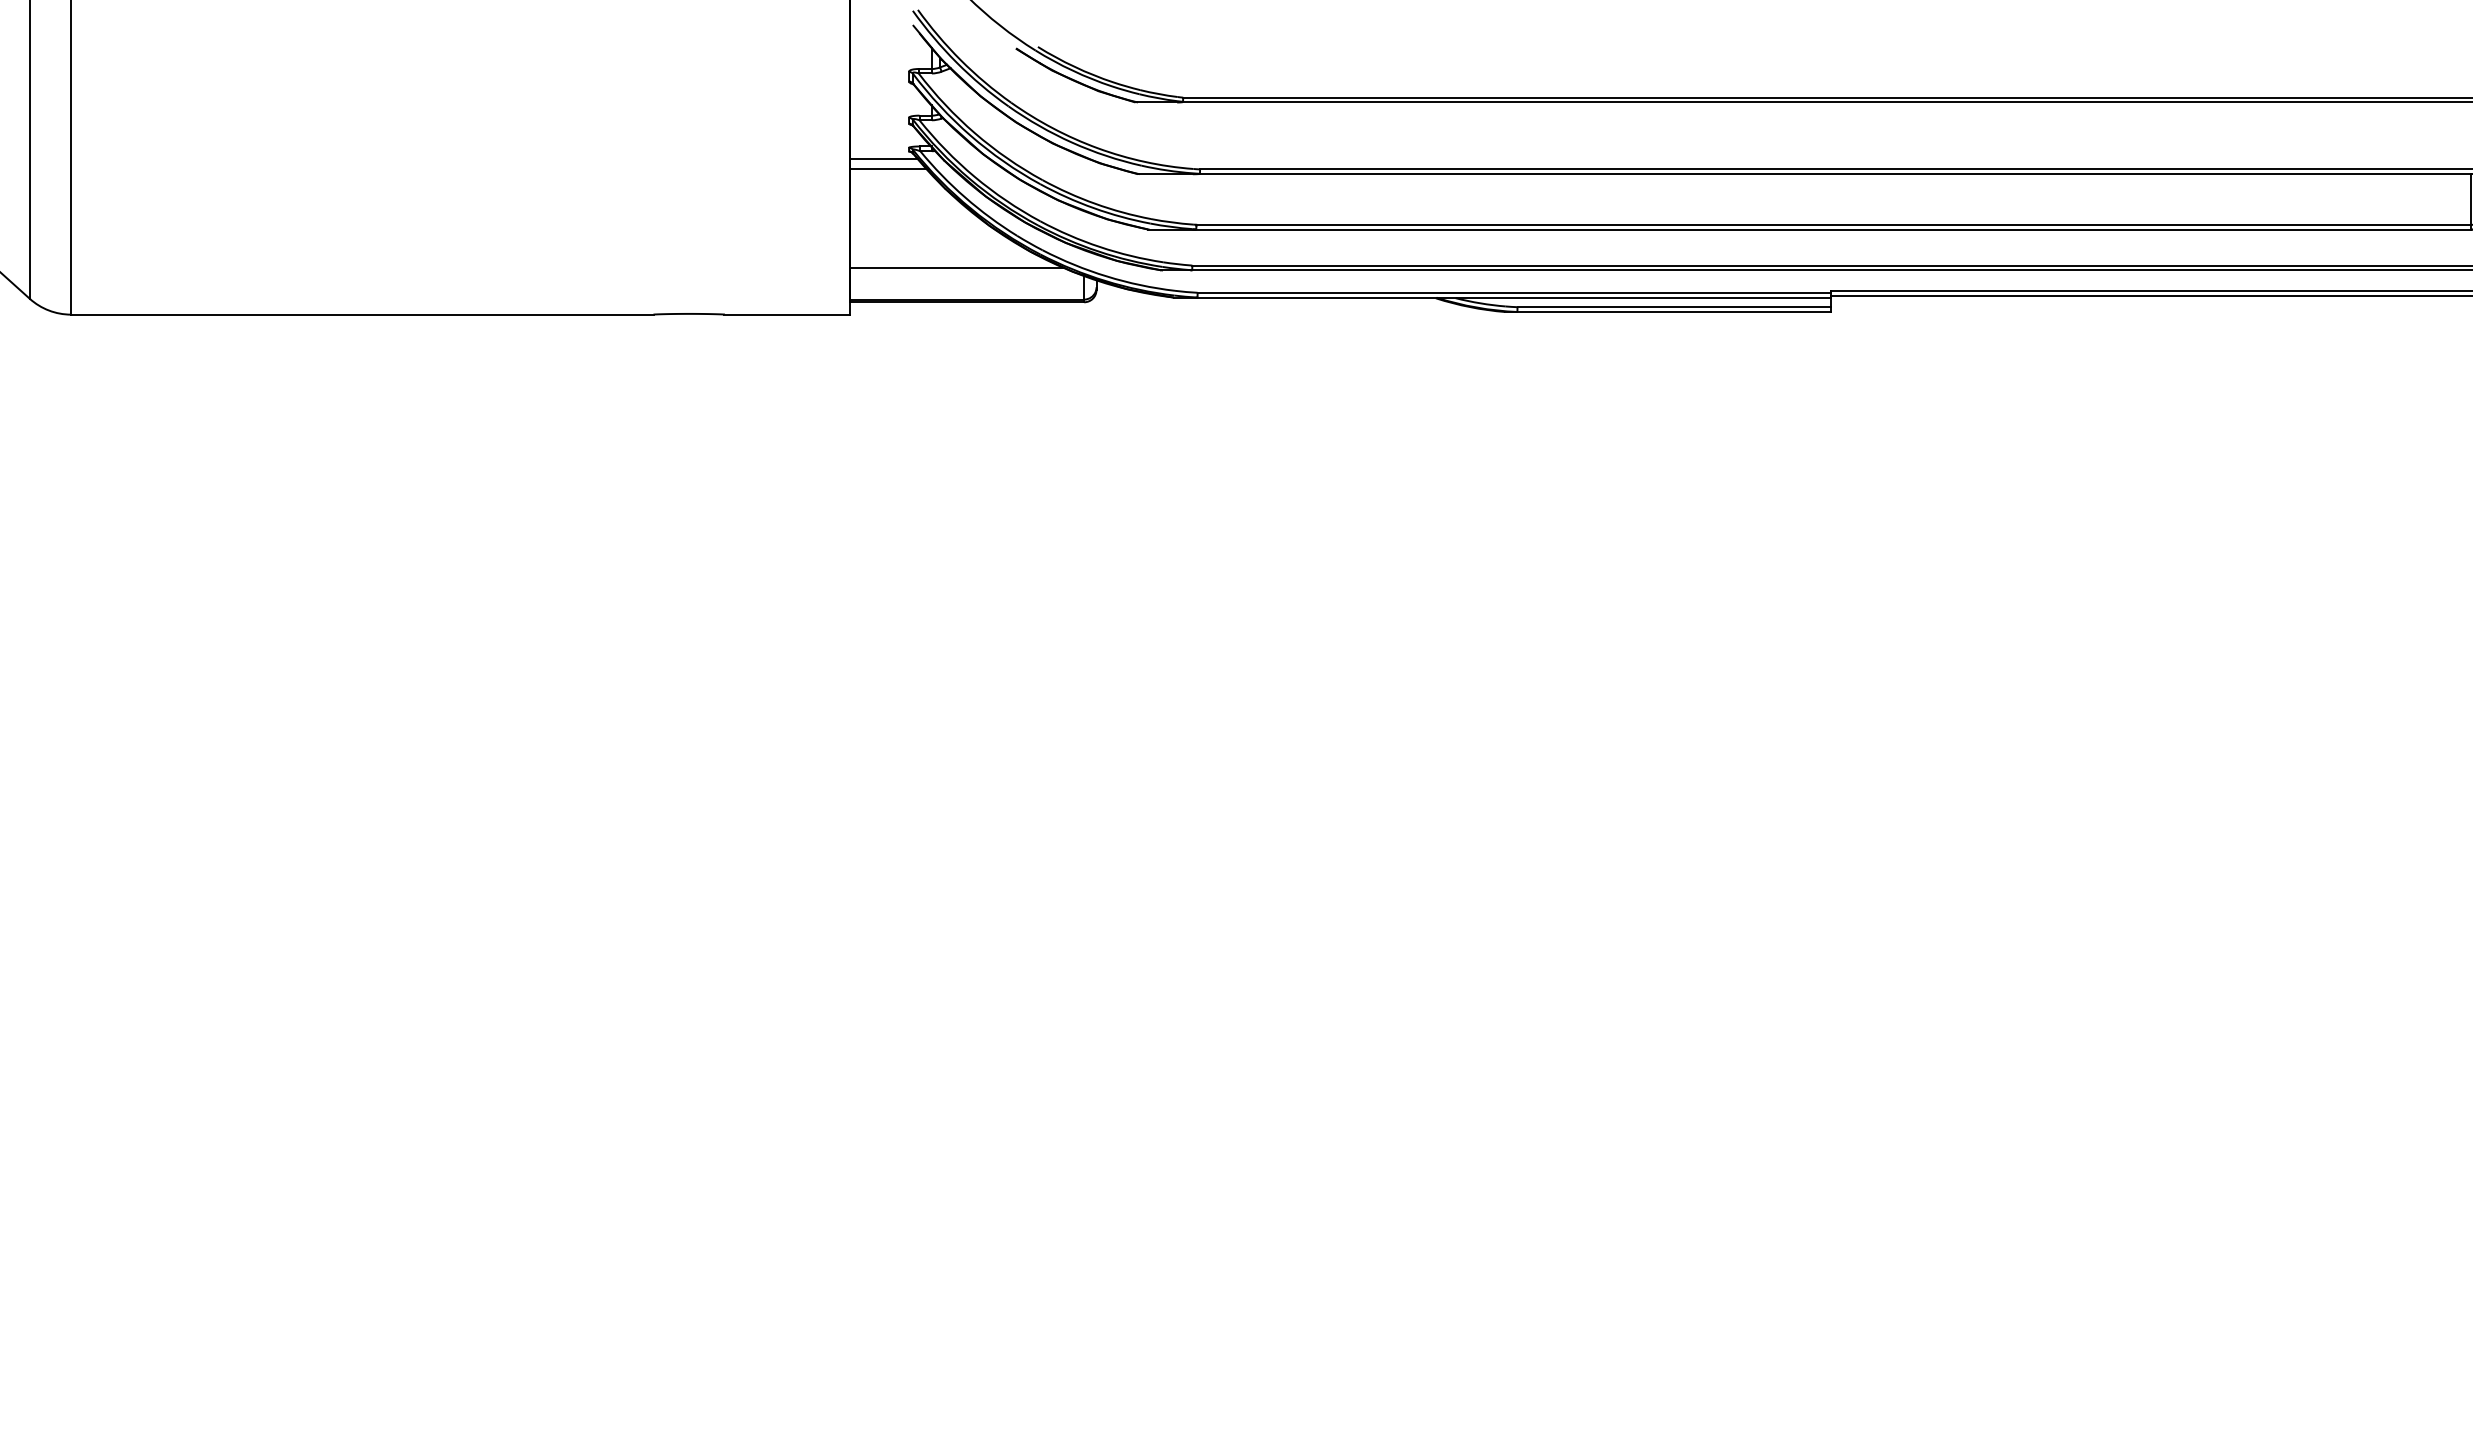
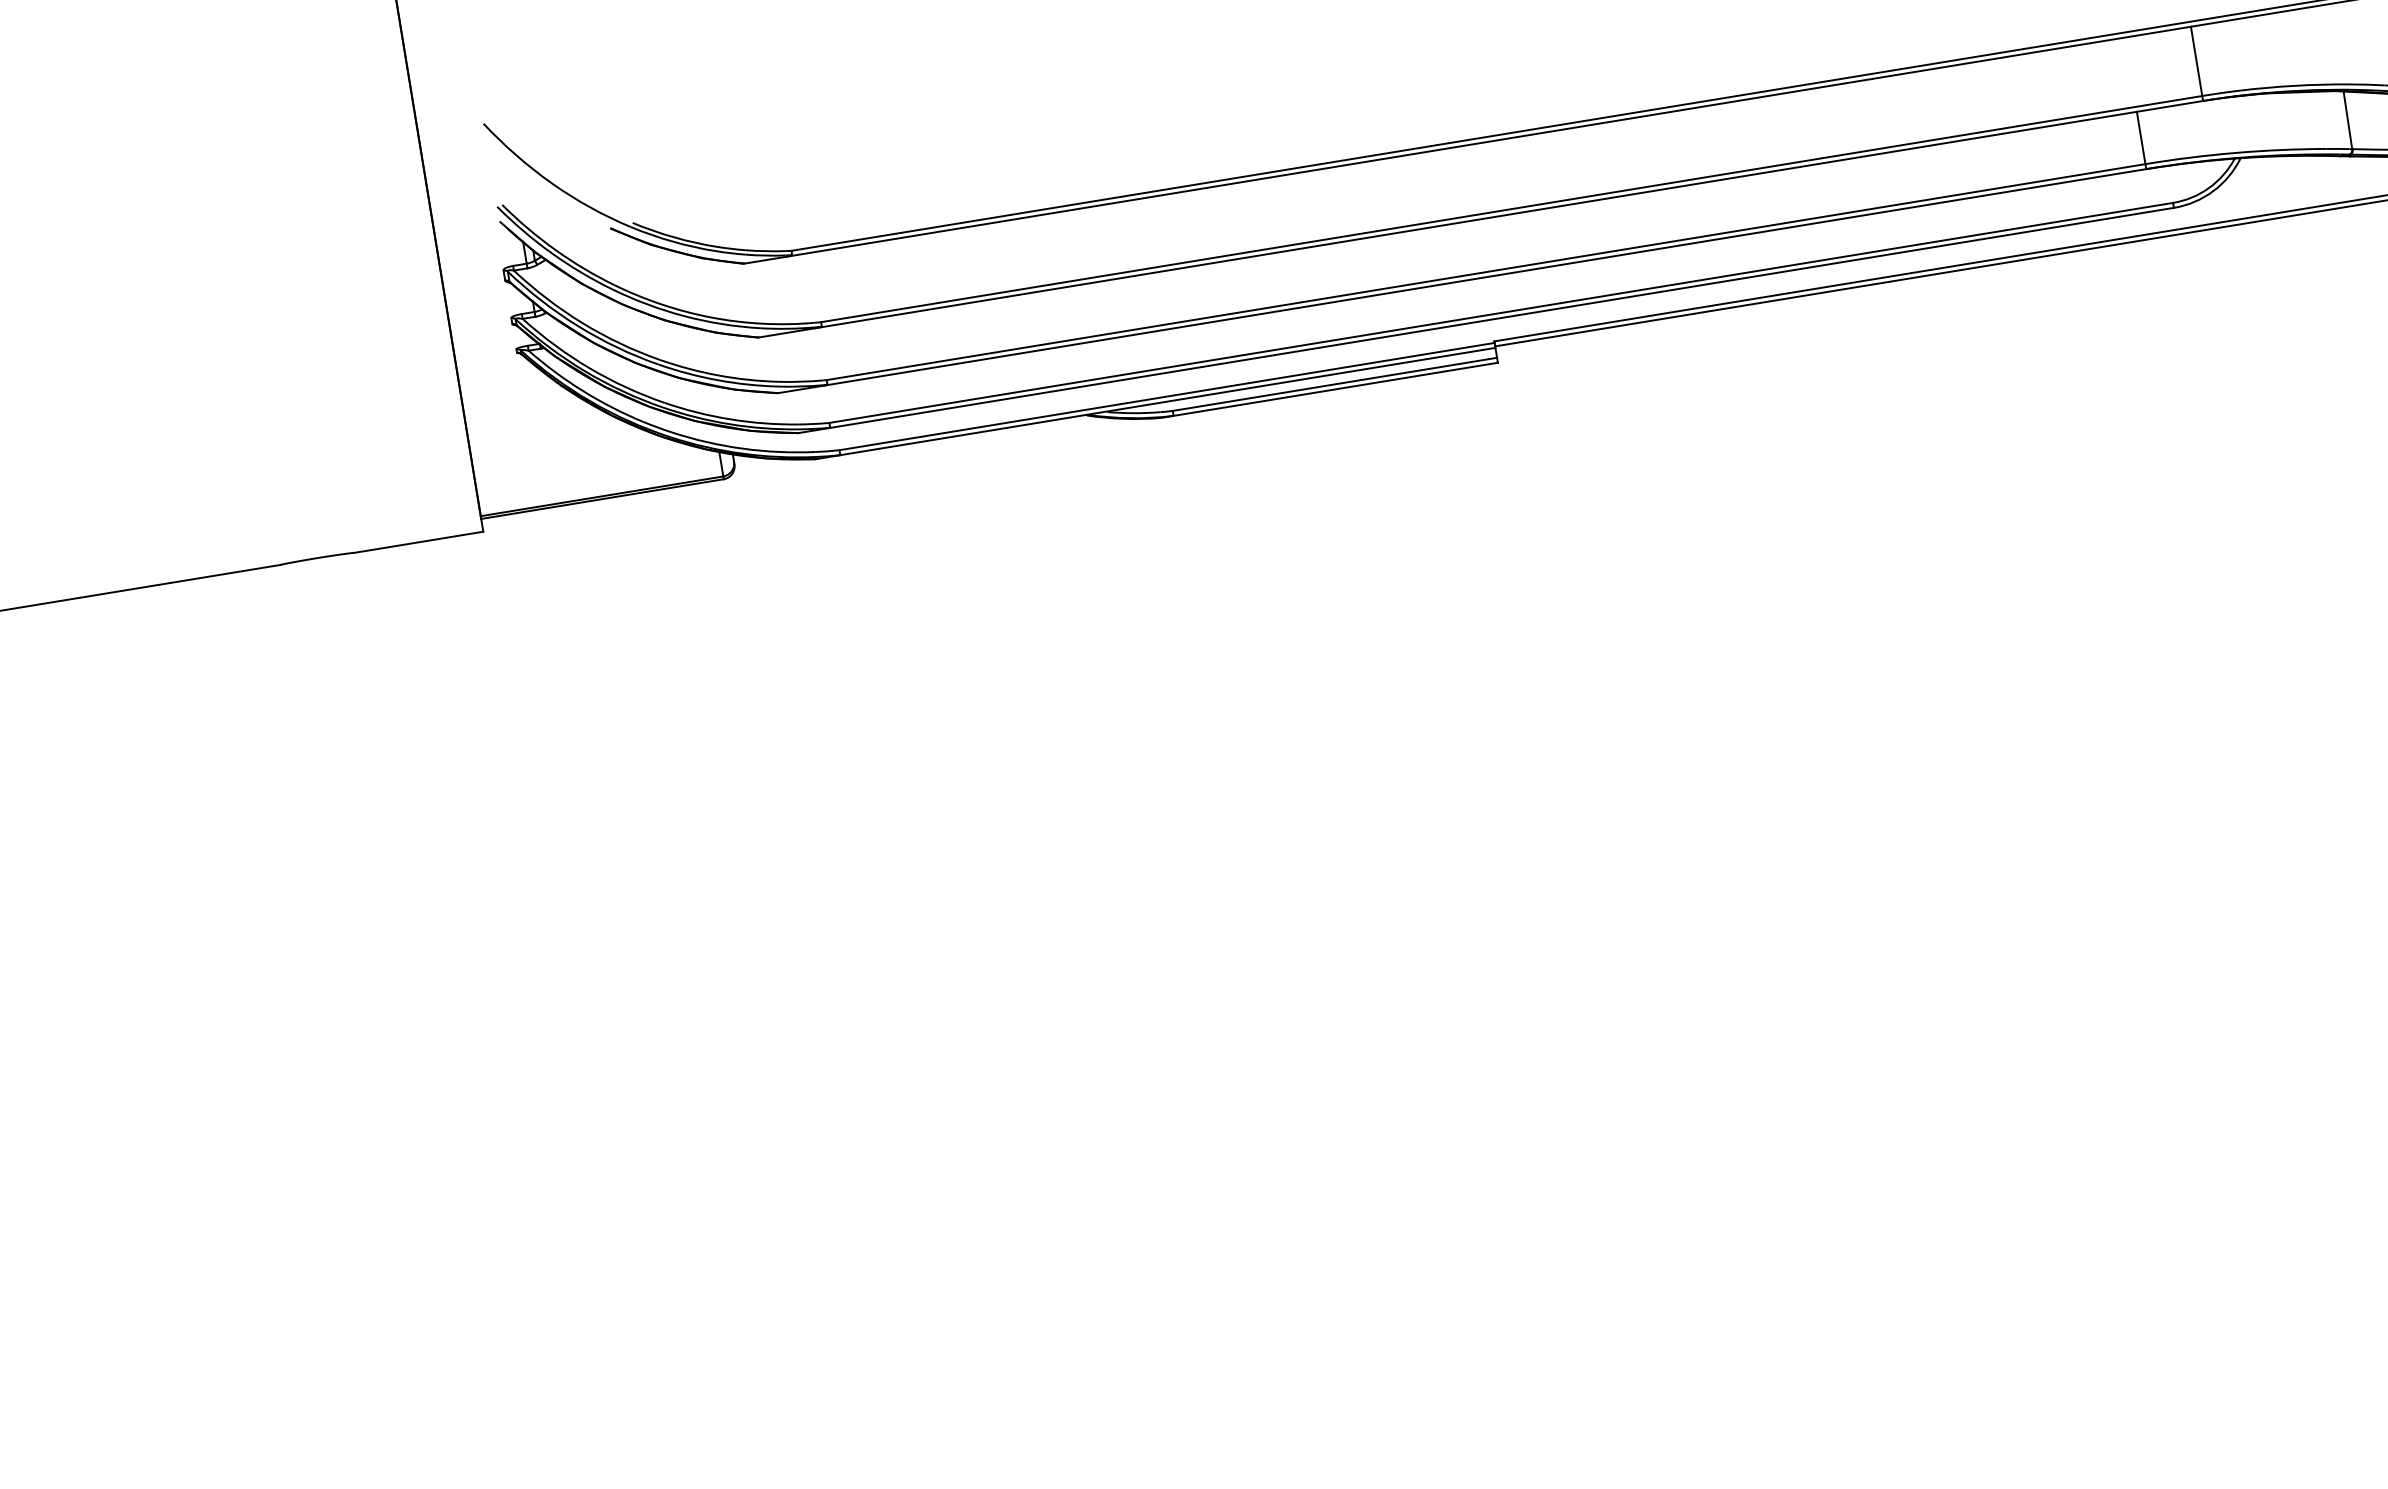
line: (883, 158) -> (491, 364), removed
line: (888, 169) -> (498, 375), removed
line: (956, 267) -> (585, 464), removed

